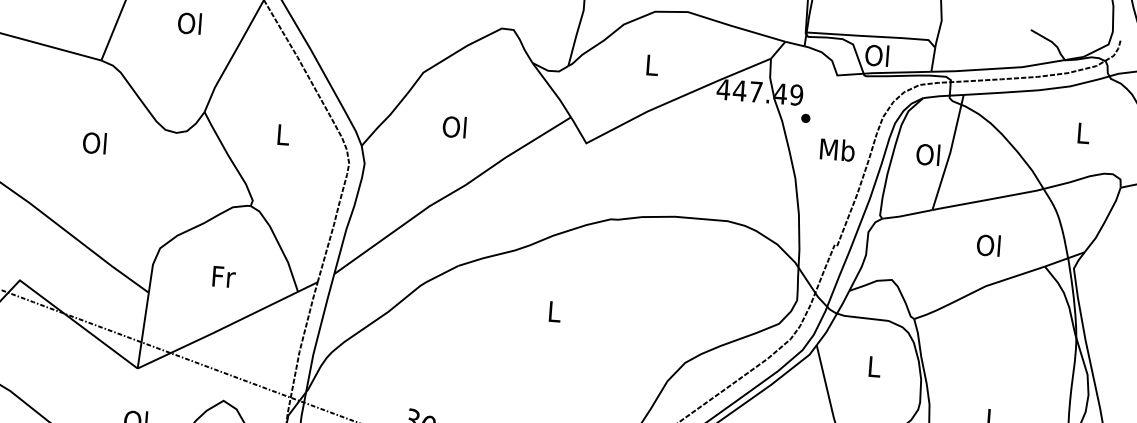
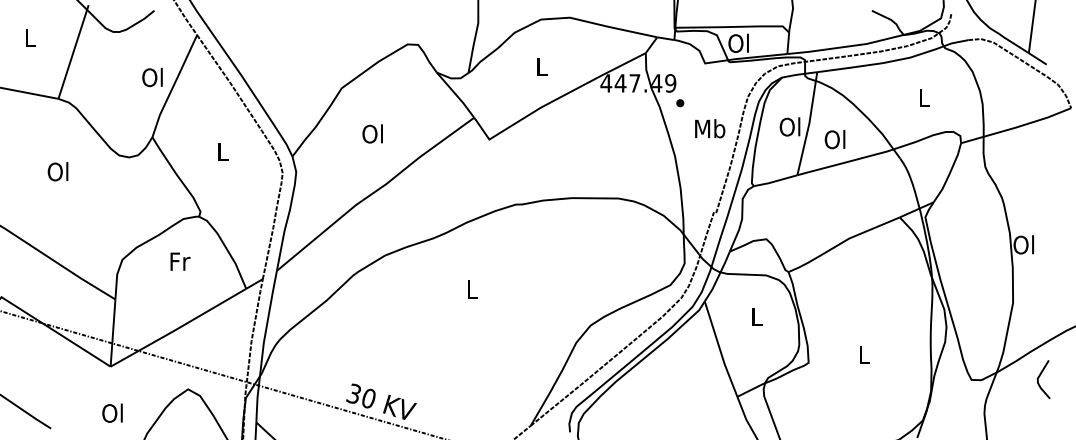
text: (189, 23) -> (152, 77), moved
text: (988, 245) -> (834, 139), moved
text: (224, 276) -> (180, 261), moved

